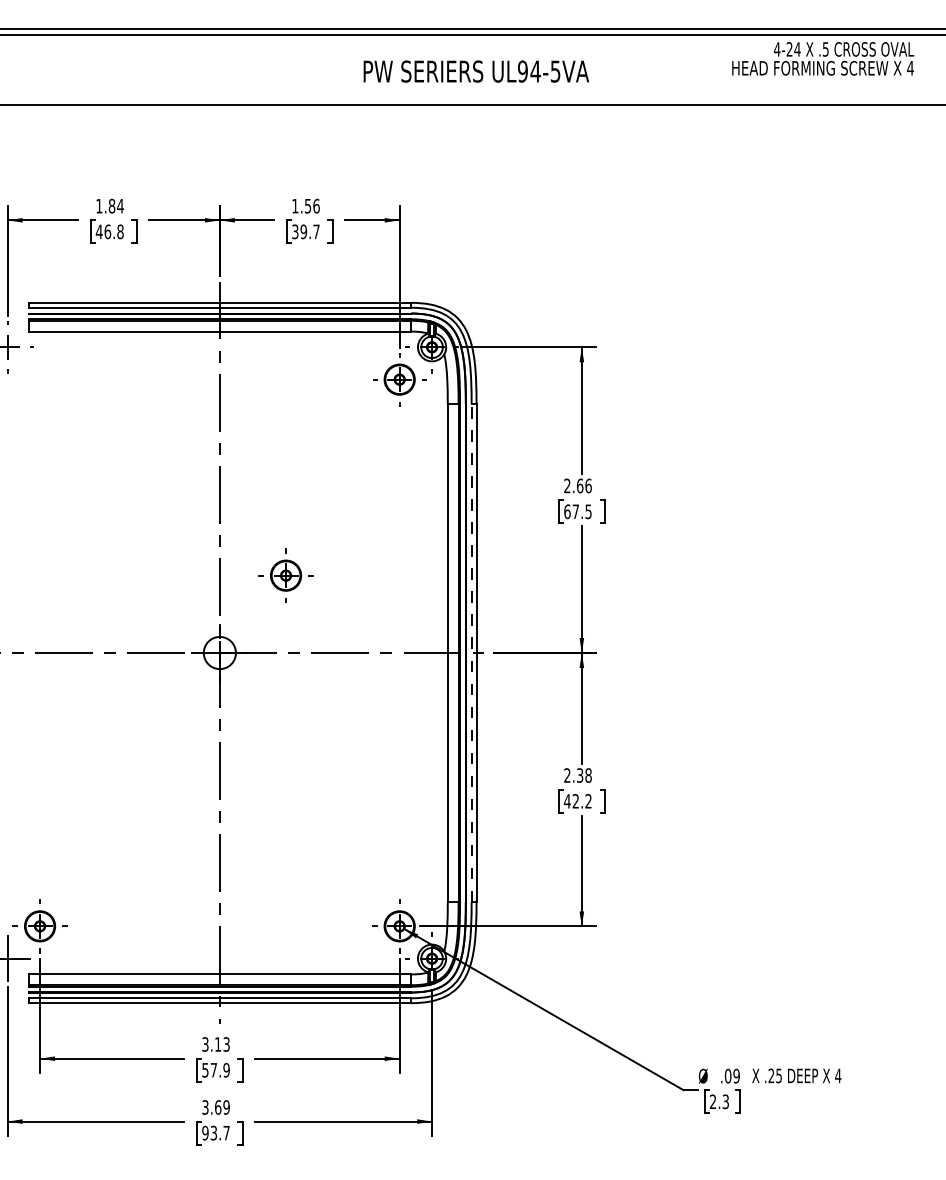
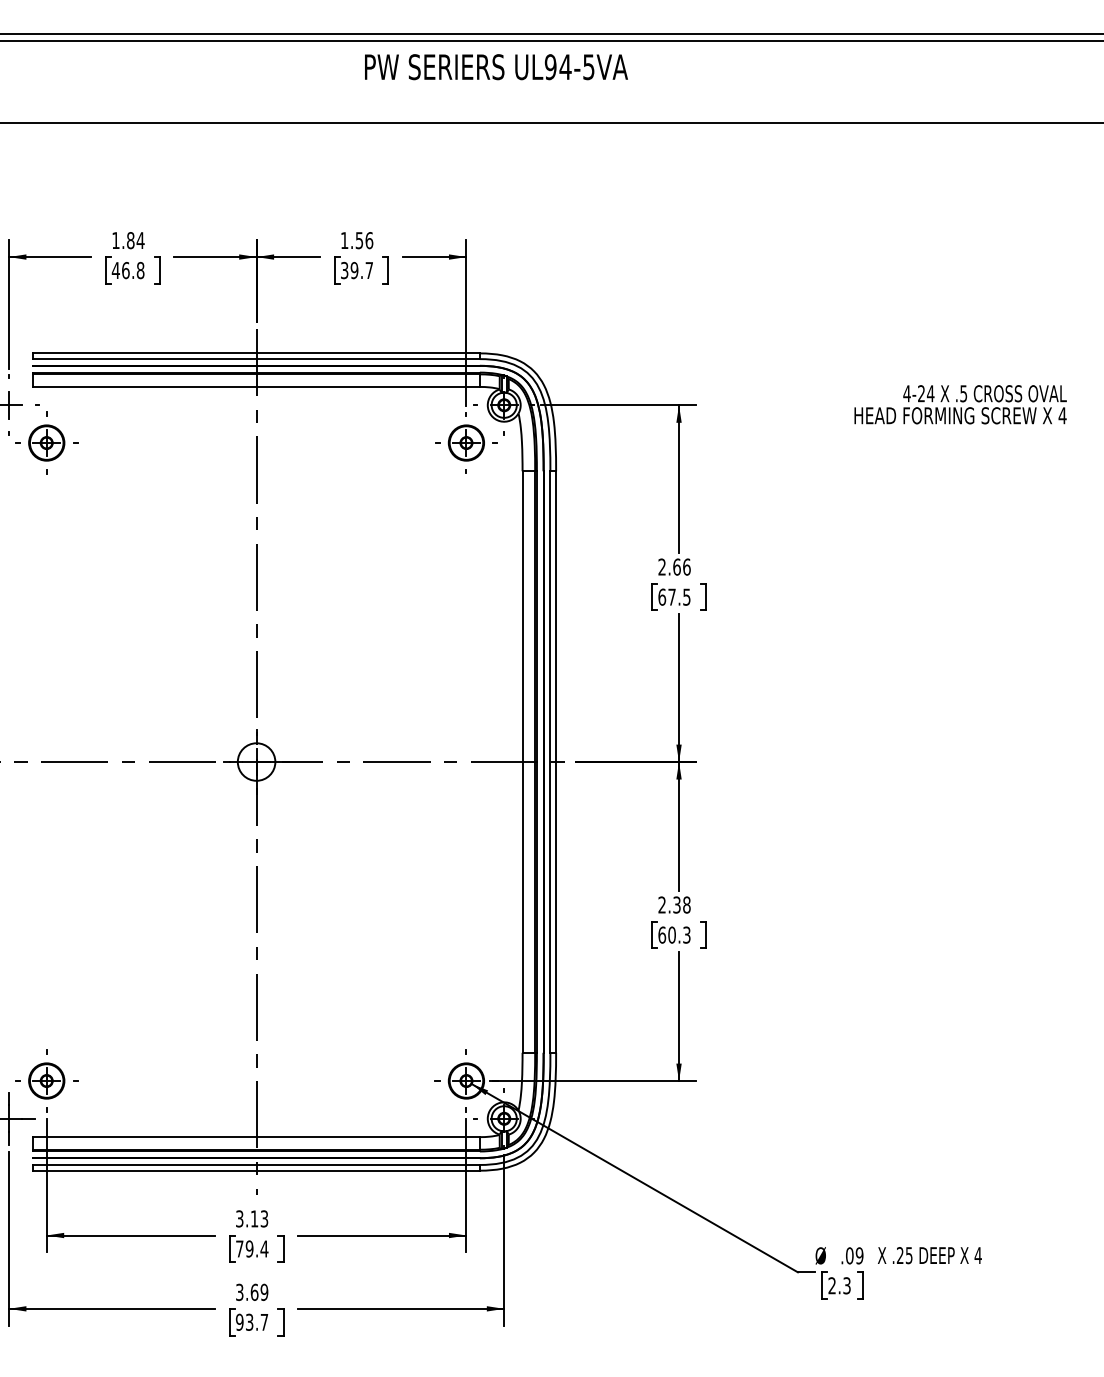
text: (823, 58) -> (961, 404), moved
text: (475, 71) -> (495, 67), moved
part: (285, 575) -> (46, 442), moved
line: (471, 652) -> (550, 761), dashed -> solid
text: (577, 801) -> (673, 935), 42.2 -> 60.3
text: (216, 1069) -> (252, 1248), 57.9 -> 79.4

